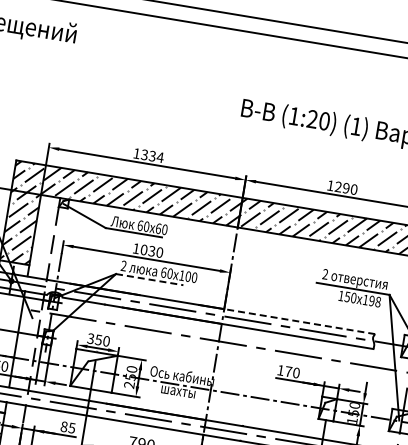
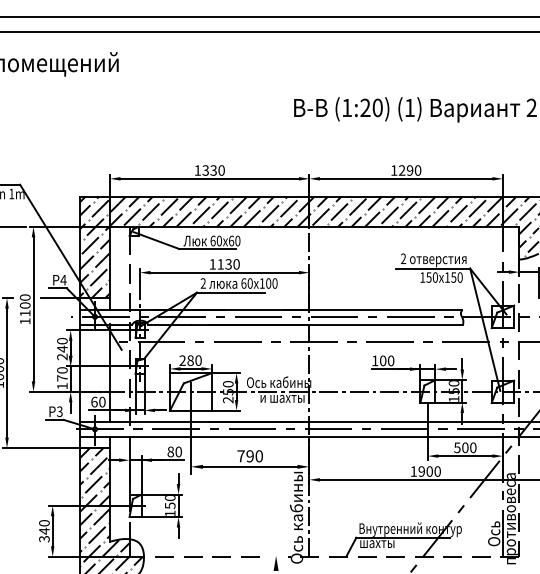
text: (160, 157) -> (221, 170), 1334 -> 1330
text: (143, 250) -> (220, 264), 1030 -> 1130
line: (150, 279) -> (231, 292), dashed -> solid
text: (374, 301) -> (456, 277), 198 -> 150
line: (299, 321) -> (385, 309), dashed -> solid
text: (94, 339) -> (186, 360), 350 -> 280
text: (289, 371) -> (383, 360), 170 -> 100
text: (183, 392) -> (282, 398), шахты -> и шахты
text: (71, 427) -> (178, 451), 85 -> 80

